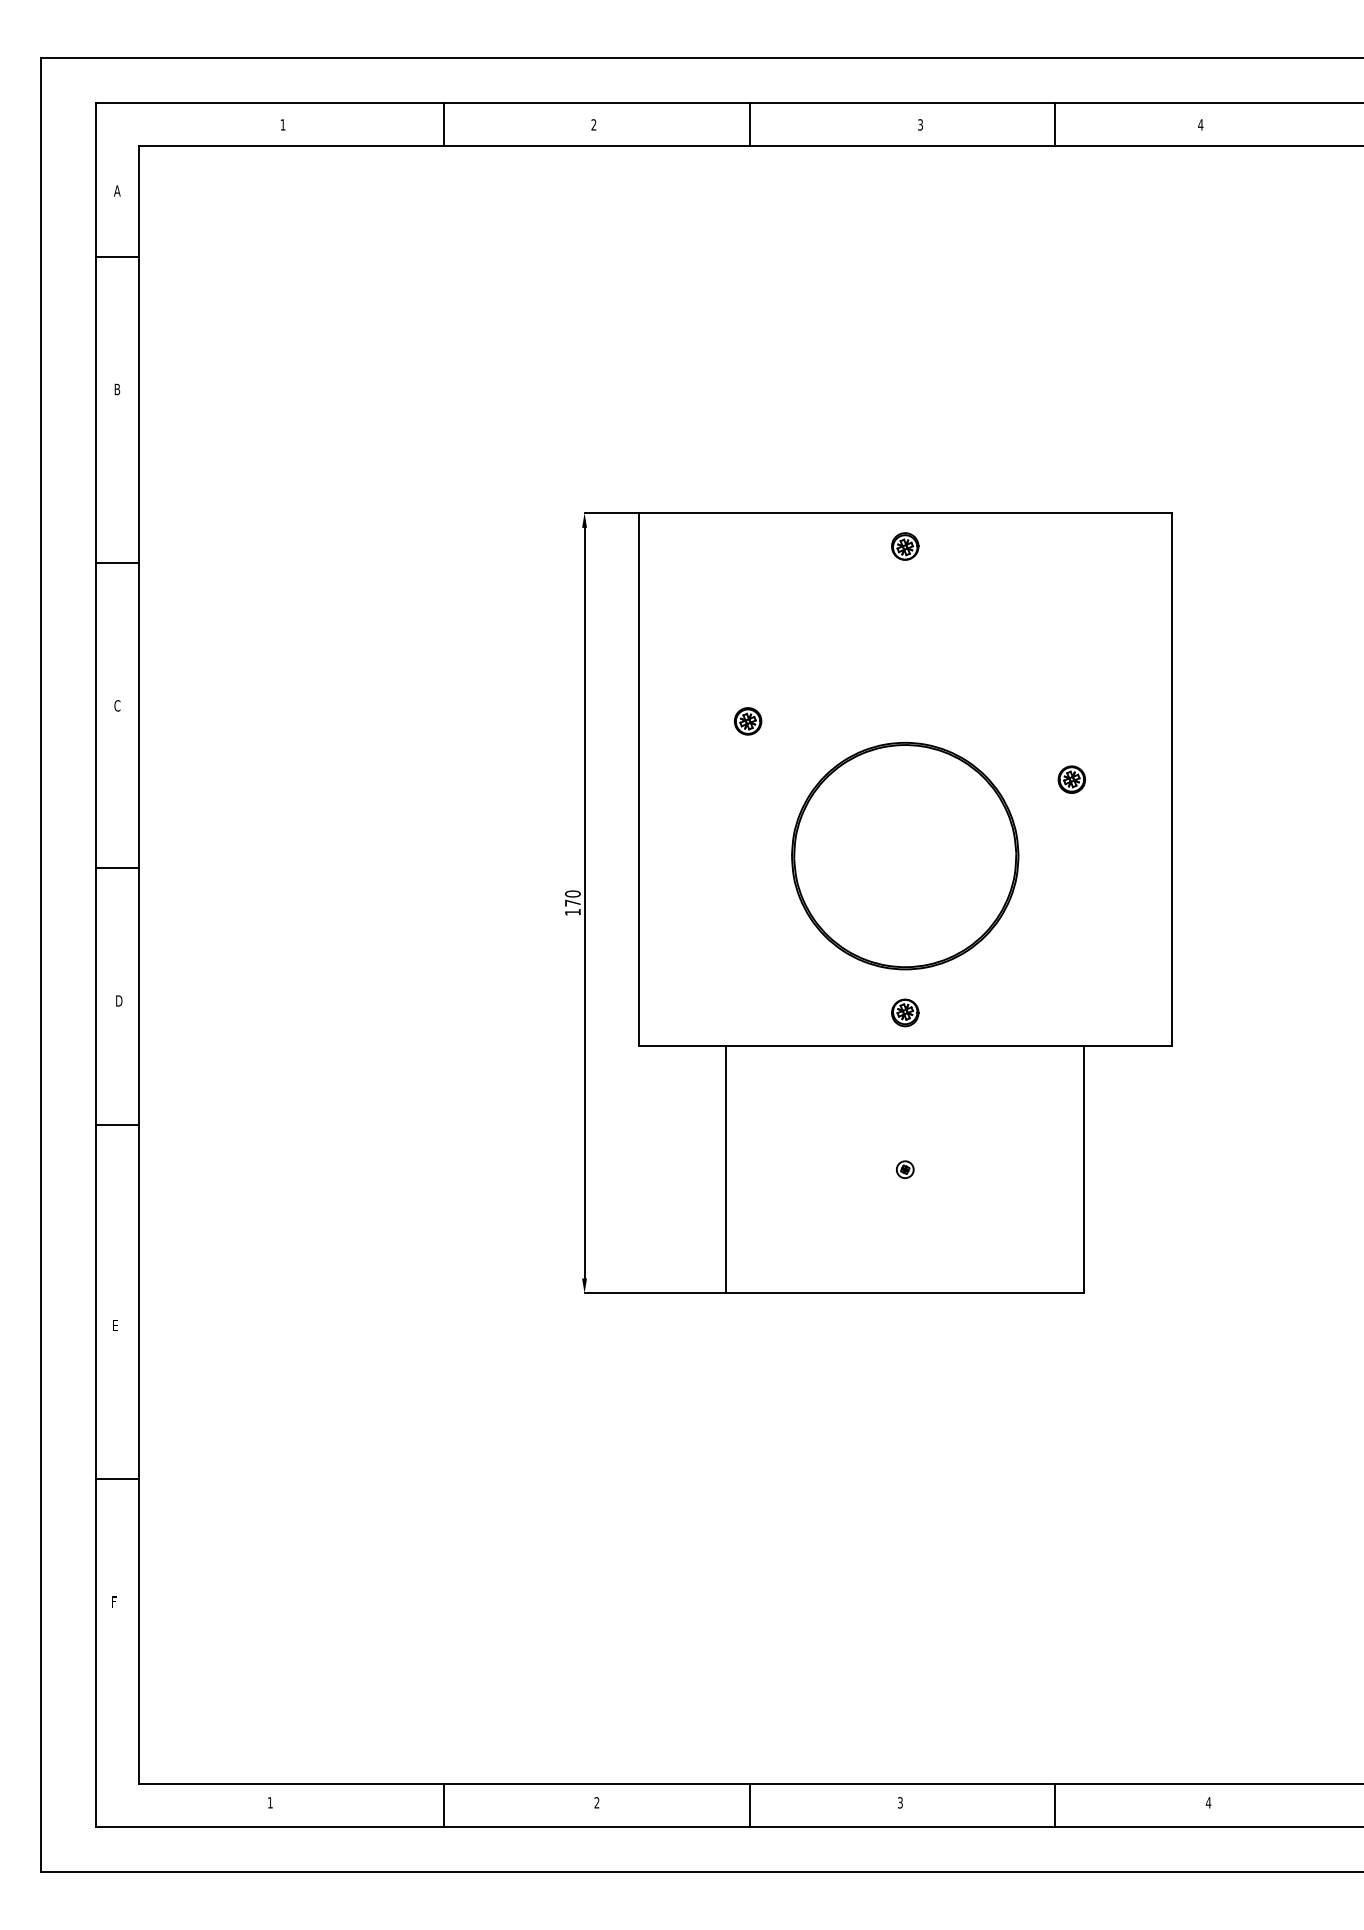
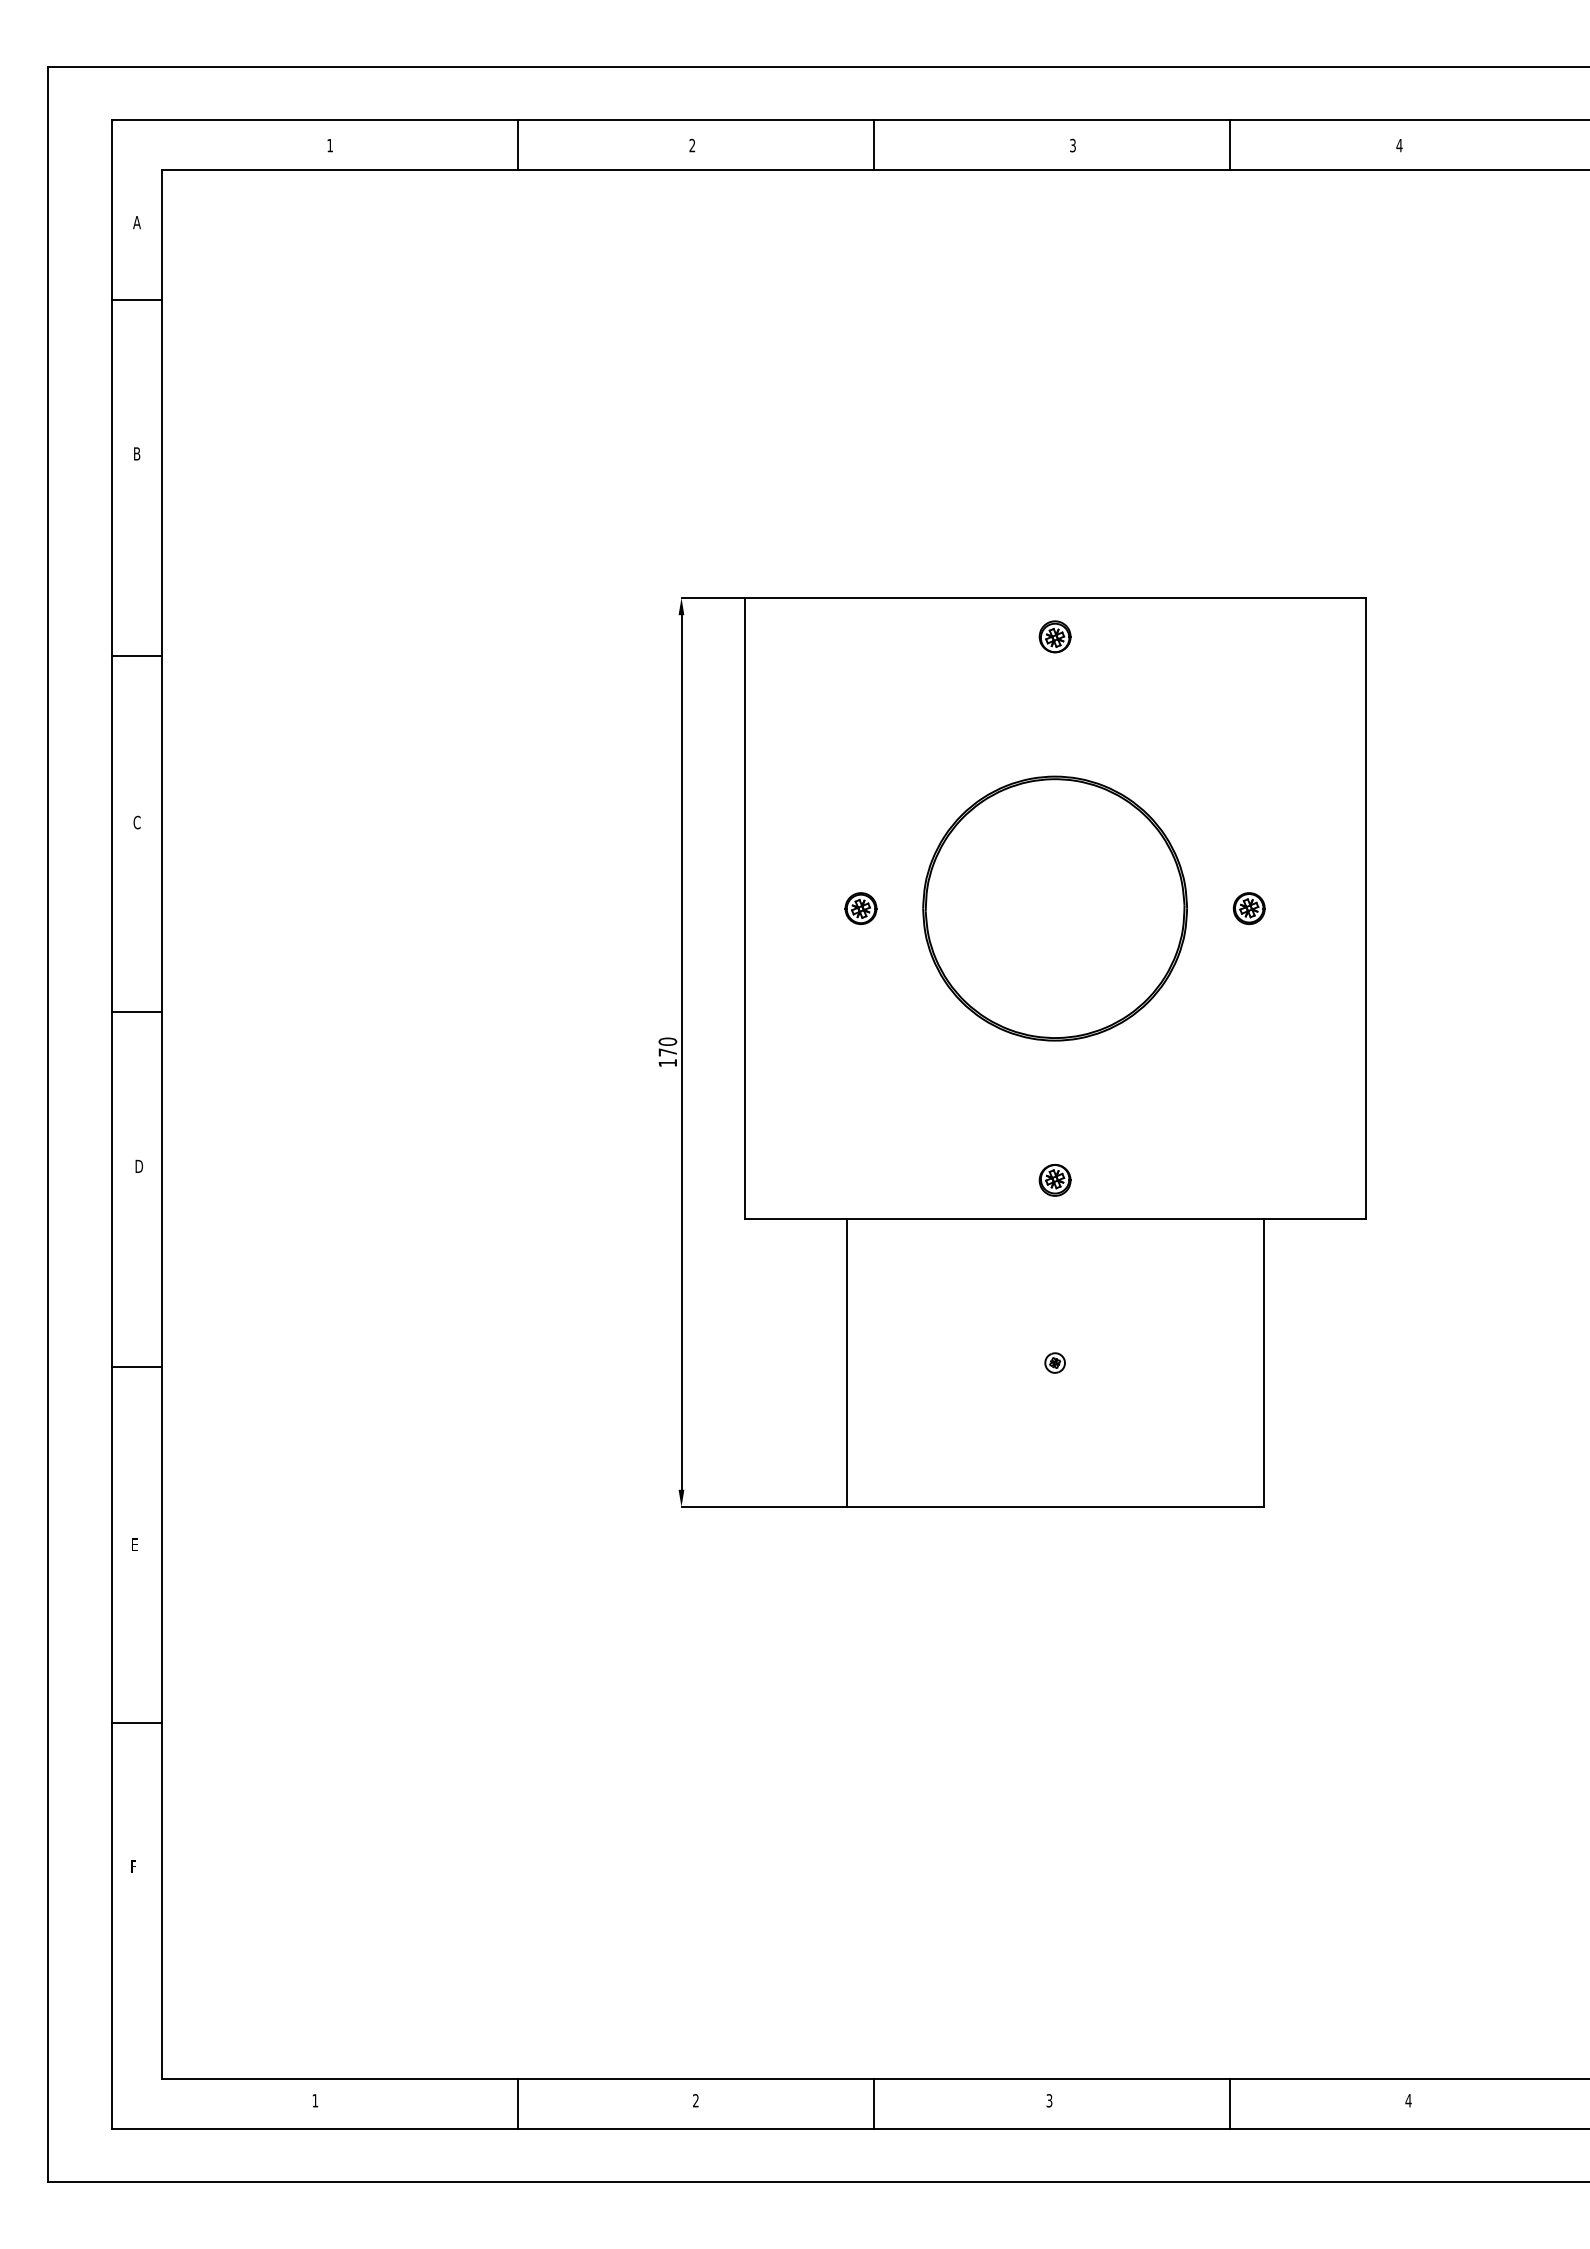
part: (747, 721) -> (860, 908), moved
part: (904, 856) -> (1054, 908), moved
line: (117, 1125) -> (137, 1367), moved

